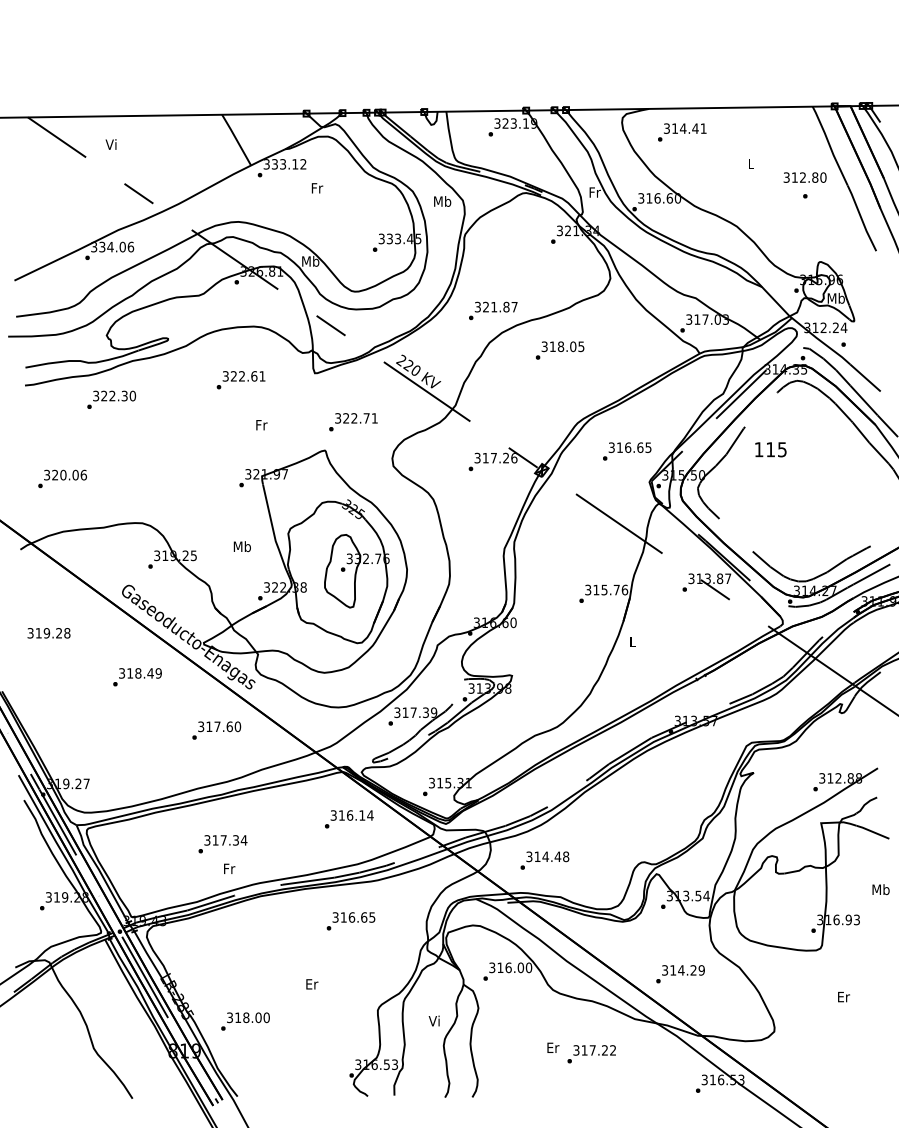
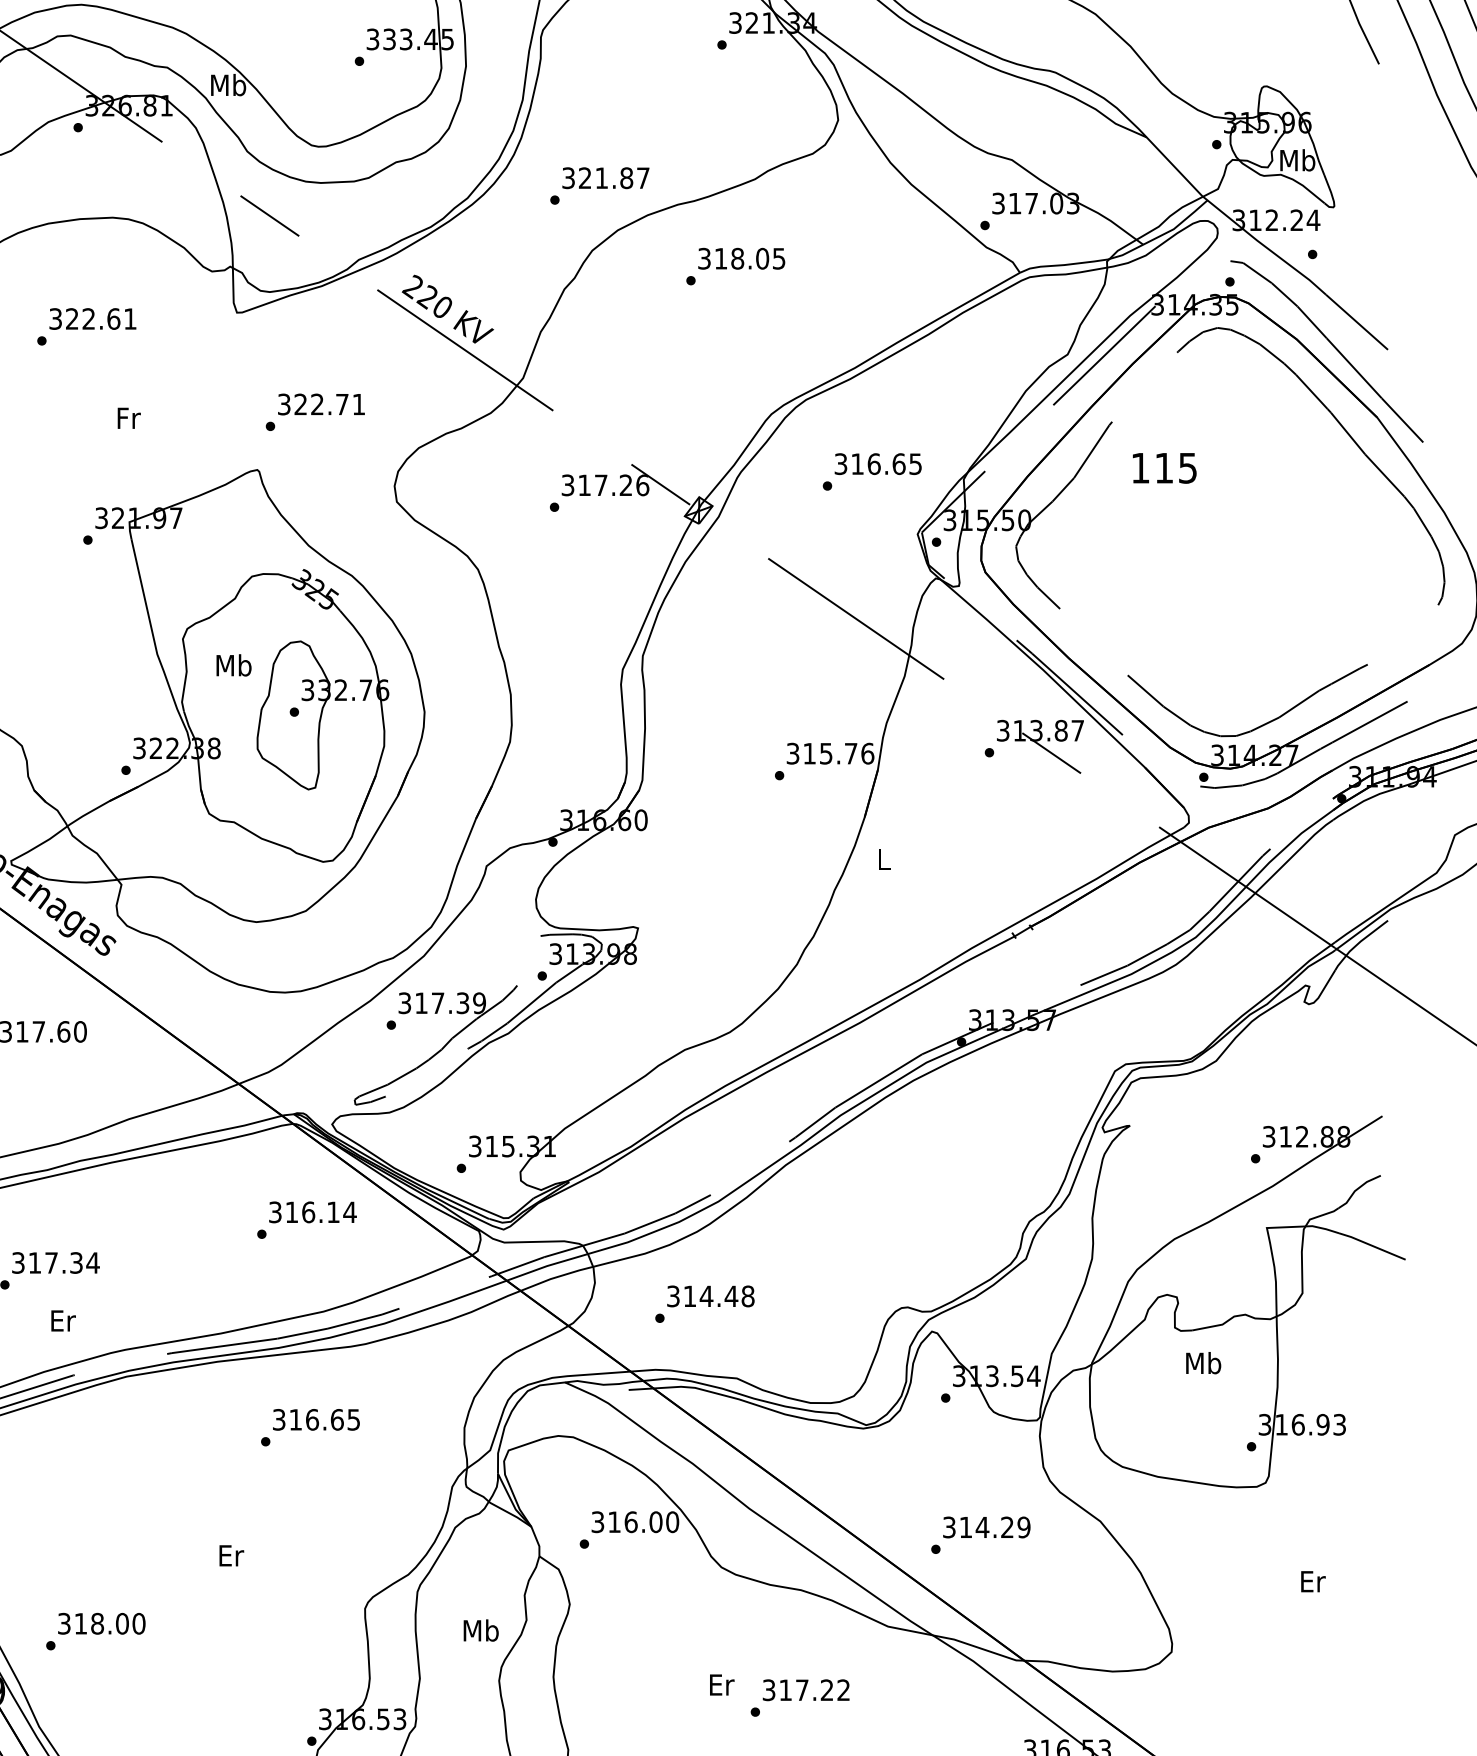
text: (241, 546) -> (232, 665), moved
text: (229, 868) -> (63, 1320), Fr -> Er
text: (880, 889) -> (1202, 1362), moved
text: (434, 1020) -> (480, 1629), Vi -> Mb

